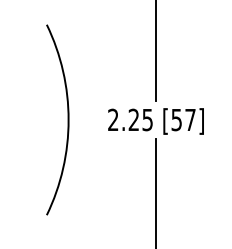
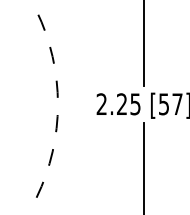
arc: (68, 120) -> (57, 104), solid -> dashed

